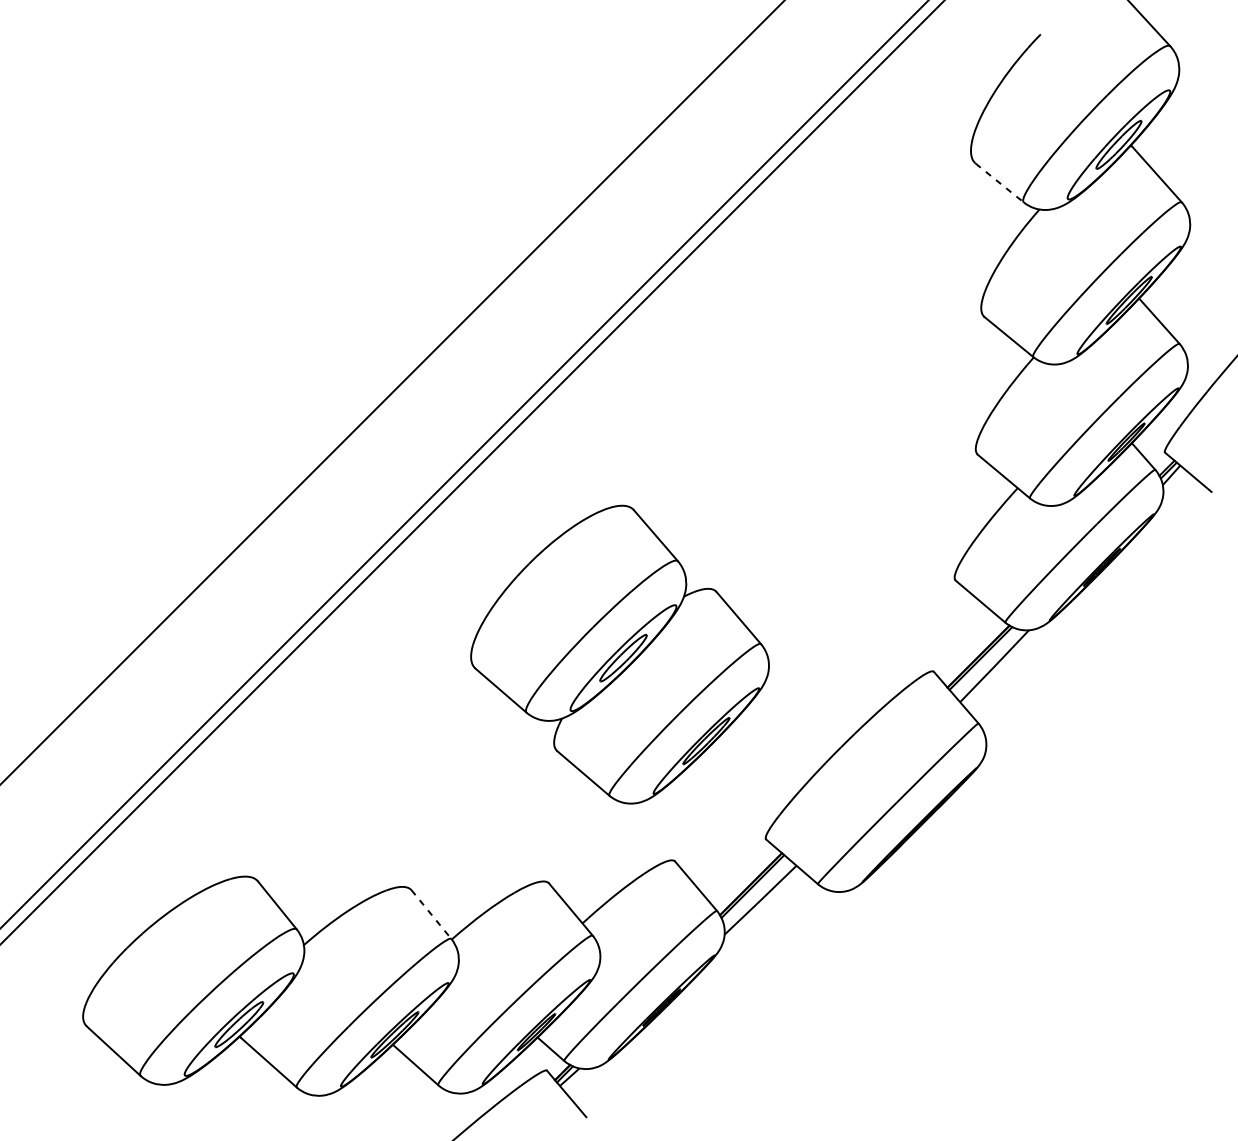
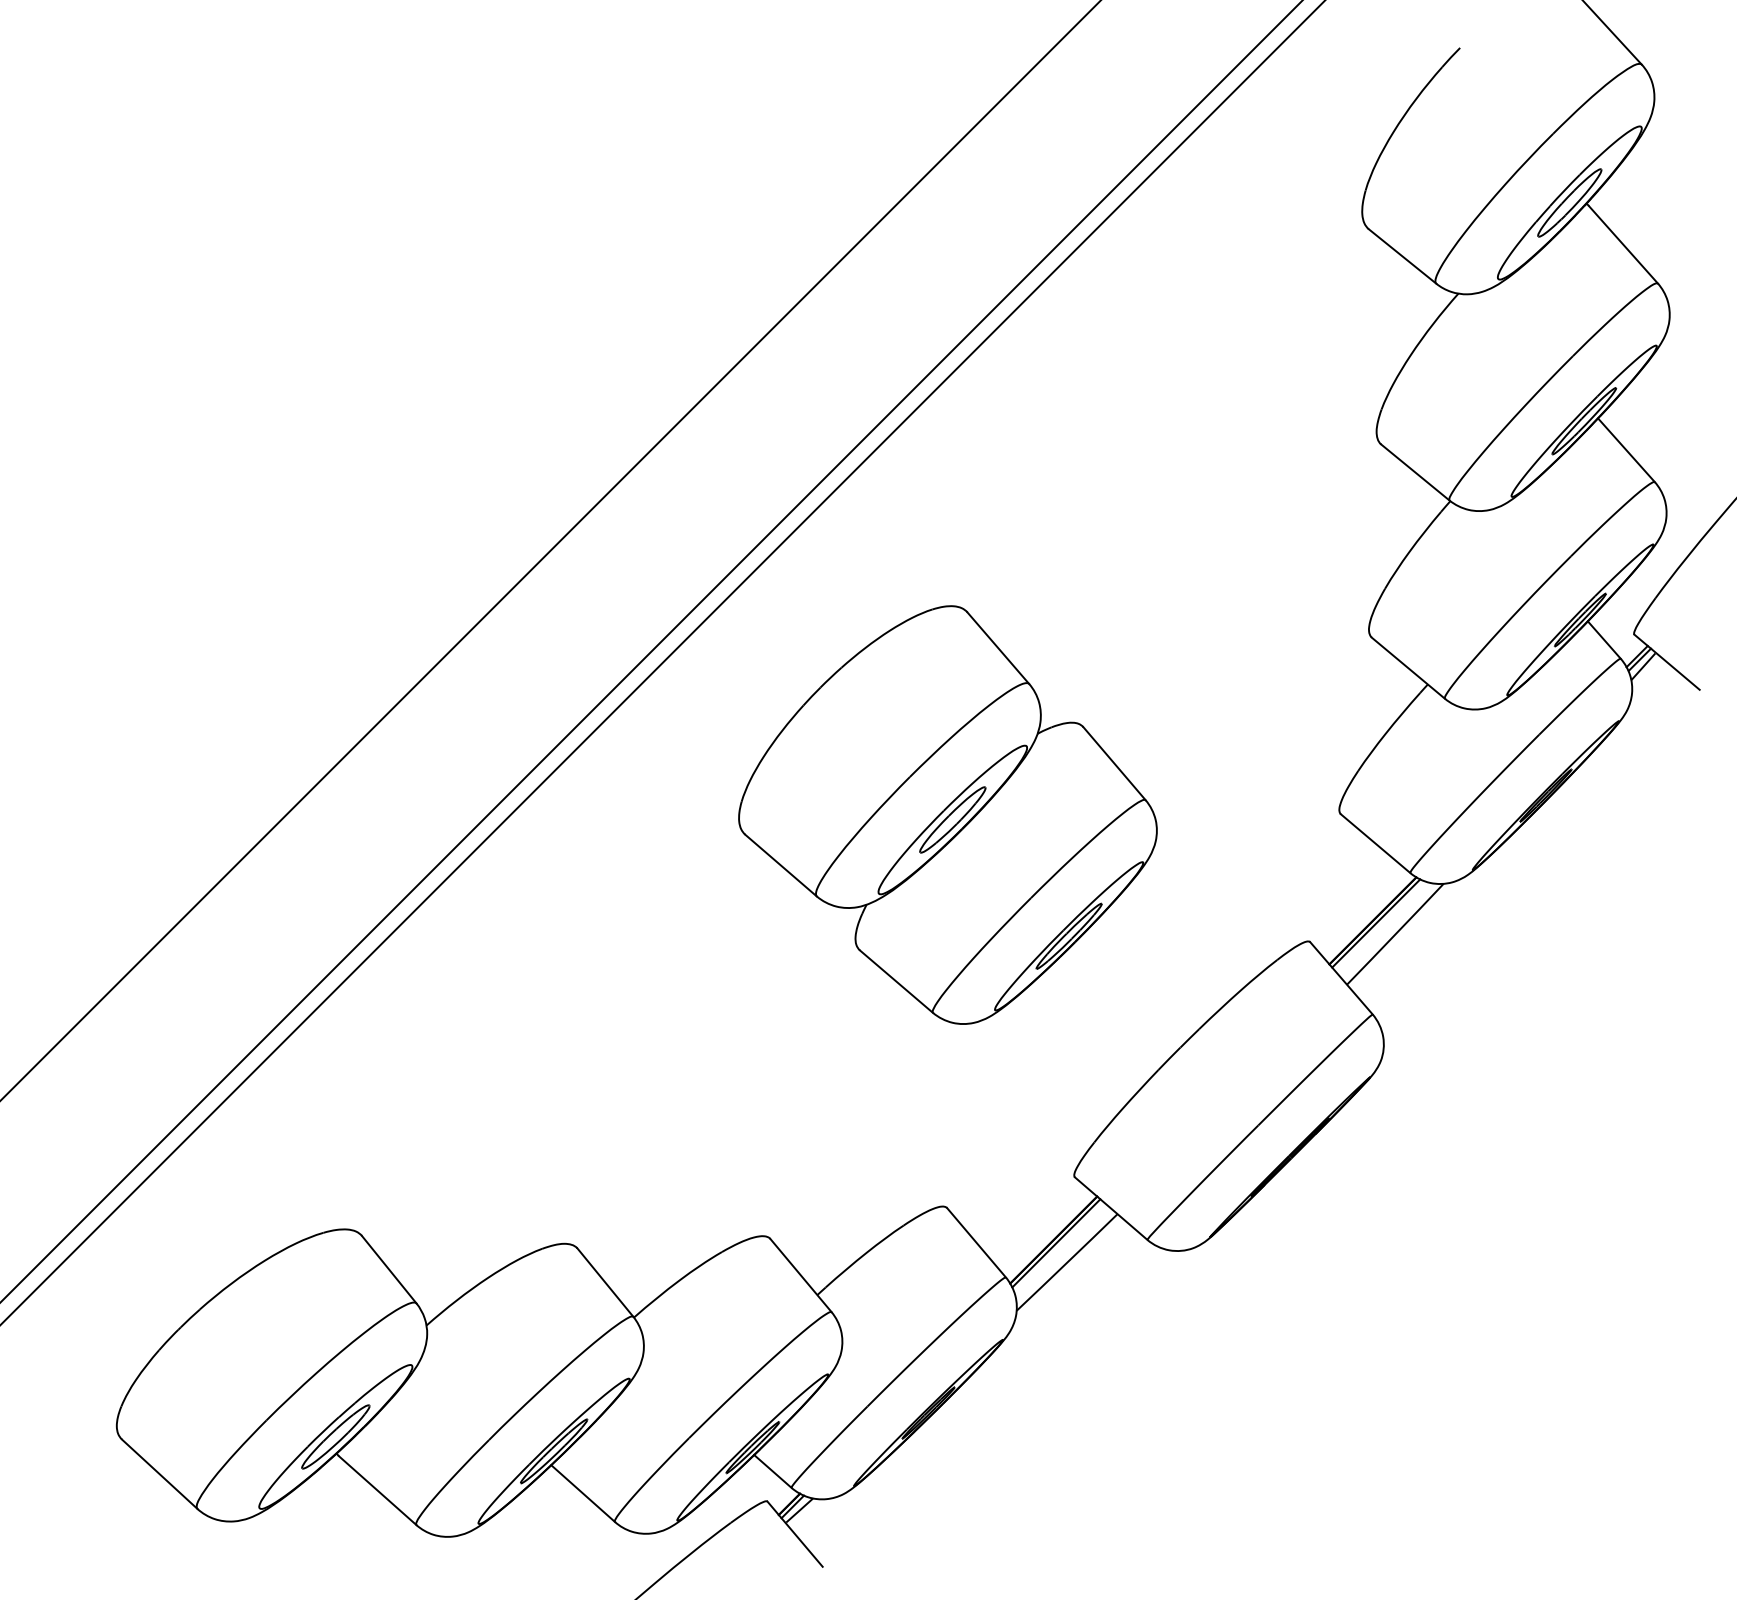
line: (999, 183) -> (1402, 256), dashed -> solid
part: (619, 654) -> (947, 814), moved
line: (431, 914) -> (605, 1282), dashed -> solid

